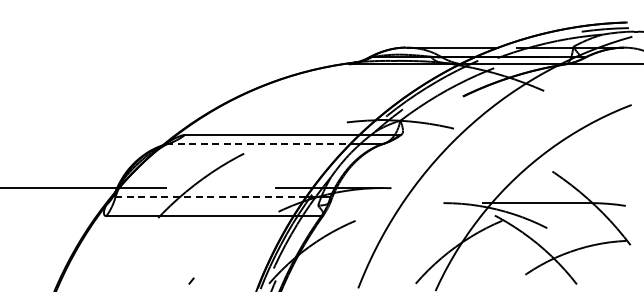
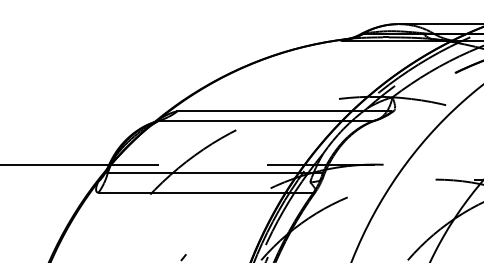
line: (258, 144) -> (250, 121), dashed -> solid
line: (210, 196) -> (202, 173), dashed -> solid

